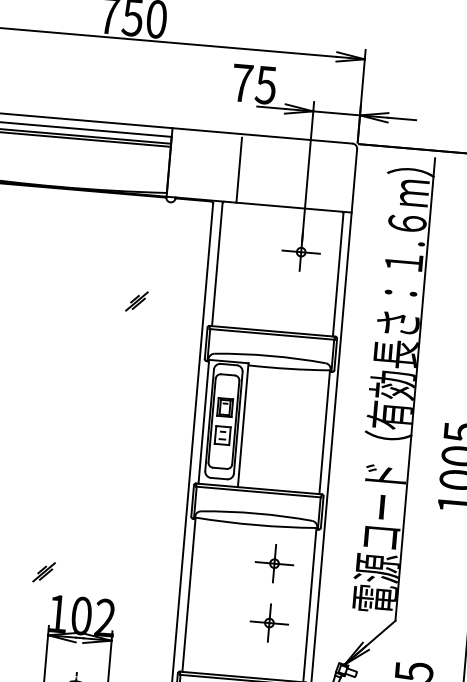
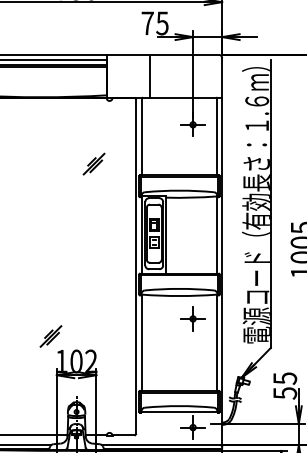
part: (136, 300) -> (93, 163), size x1.67
part: (43, 572) -> (50, 336), size x1.67
part: (268, 622) -> (192, 355), removed

